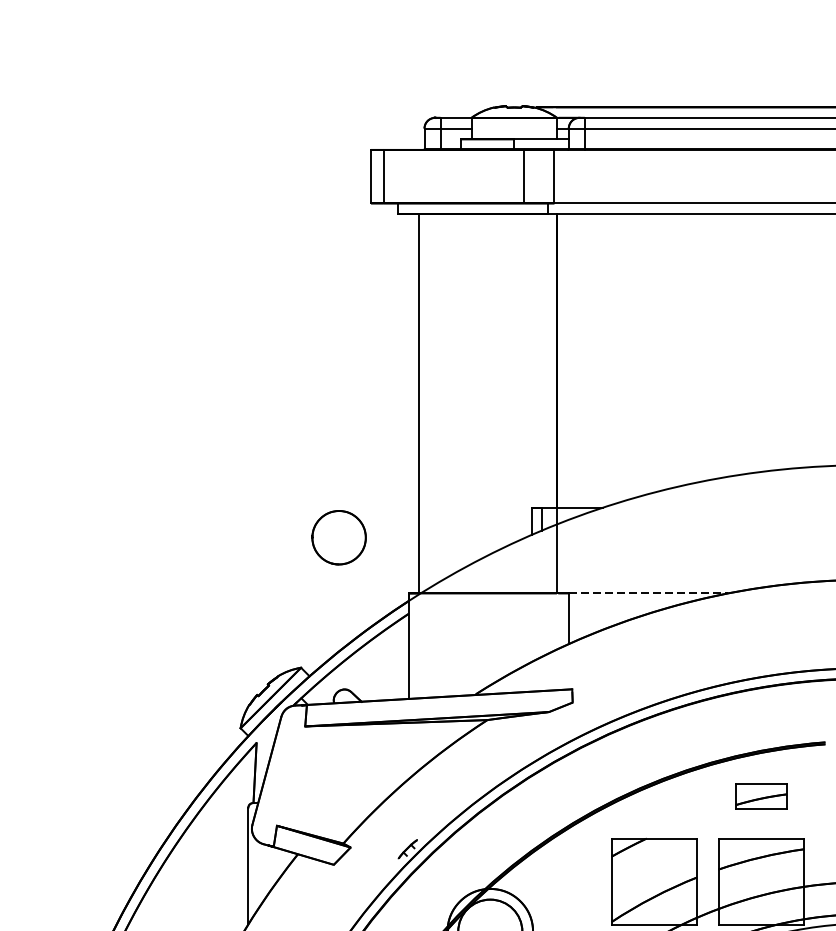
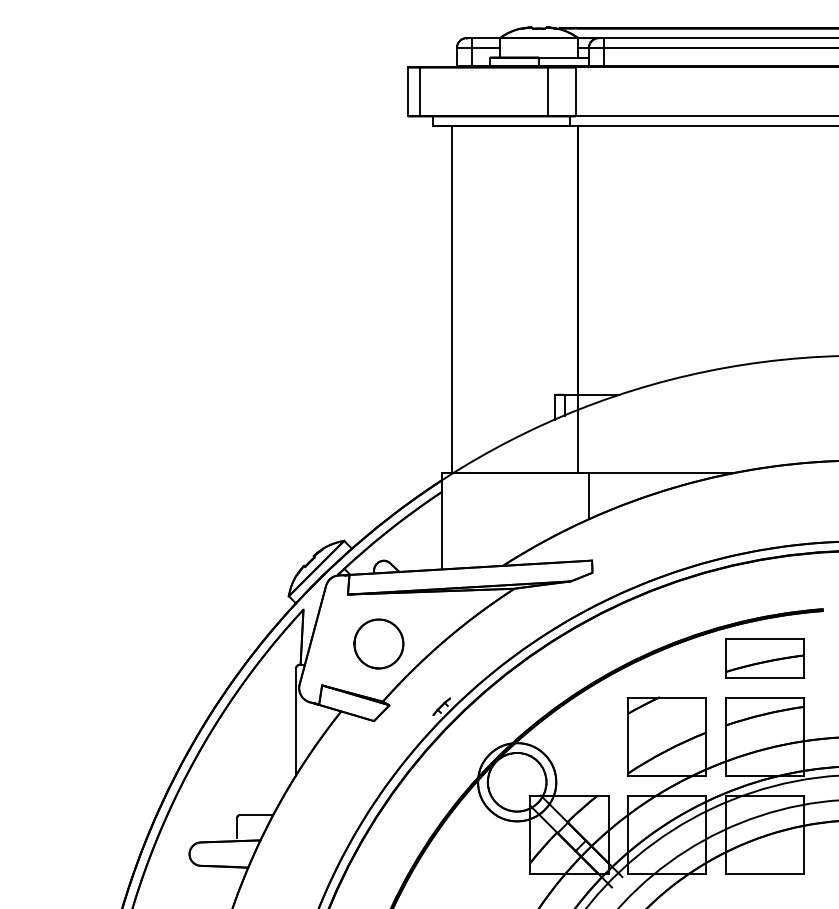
part: (338, 537) -> (378, 643), moved
line: (648, 592) -> (661, 472), dashed -> solid
part: (760, 796) -> (764, 658), size x1.67

